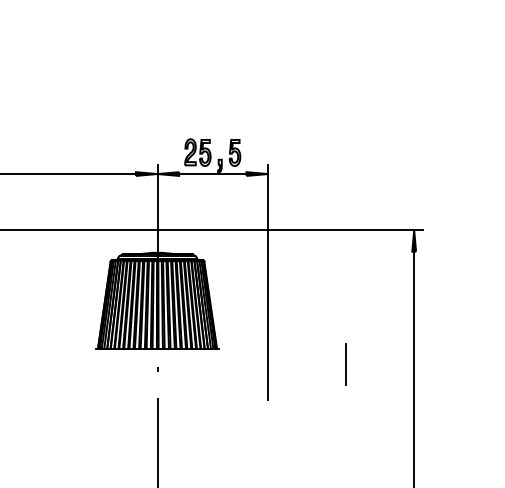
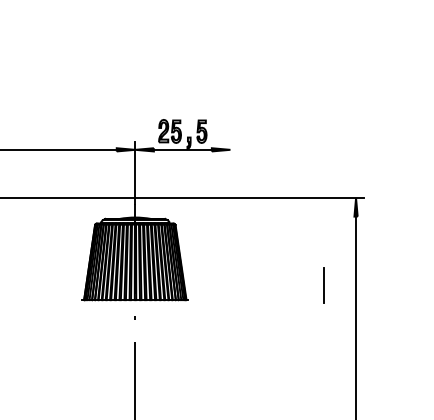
line: (268, 281) -> (230, 242), removed
line: (344, 364) -> (323, 285), moved

